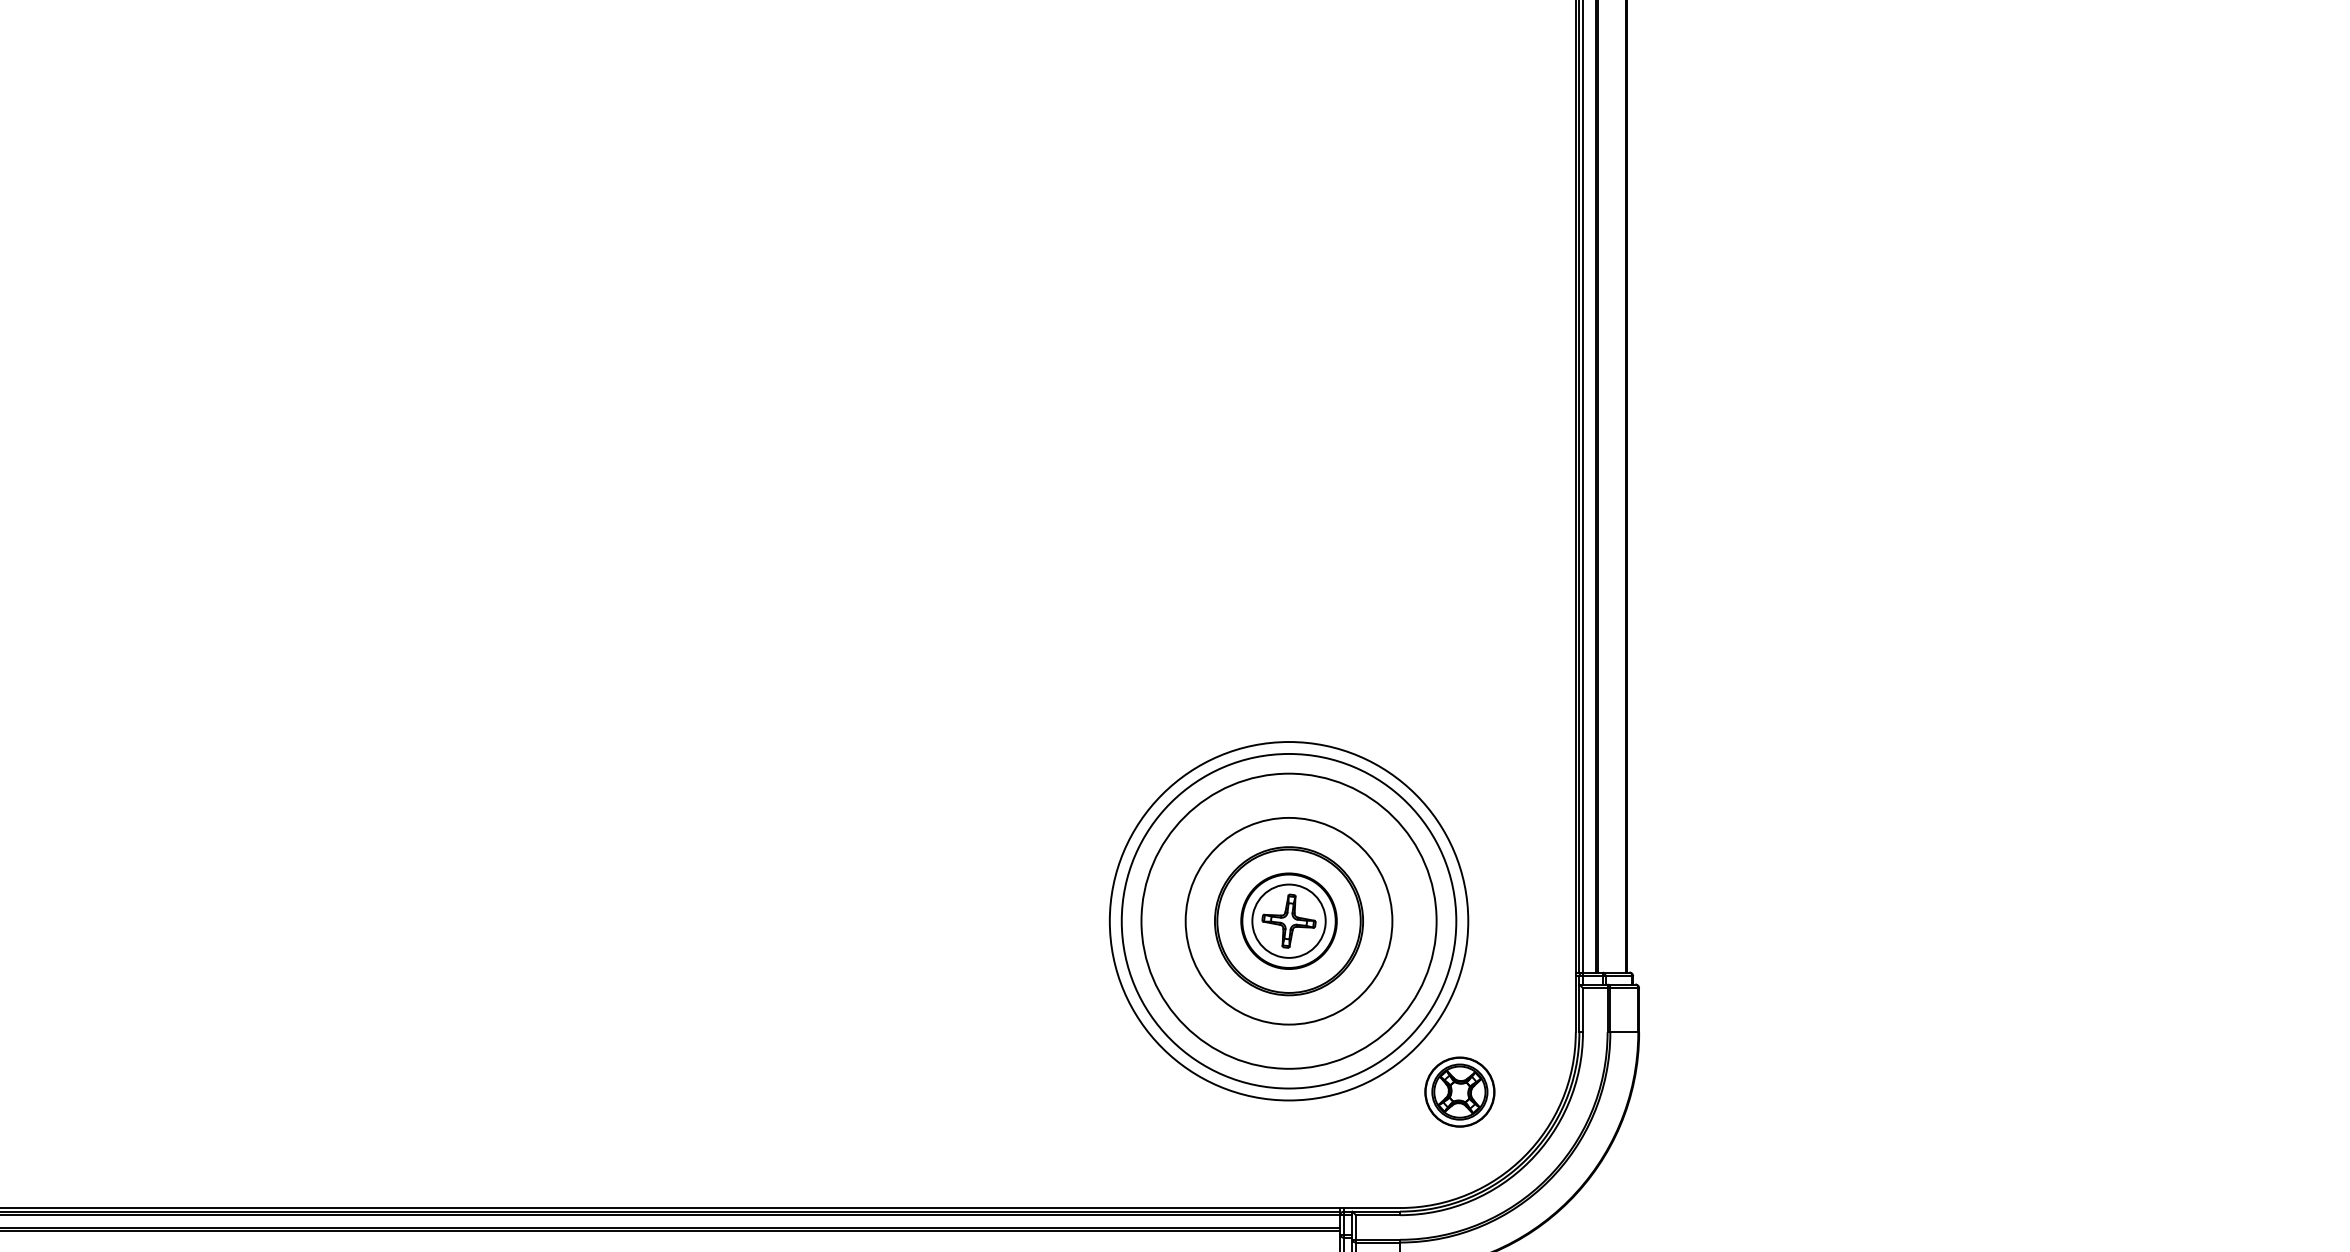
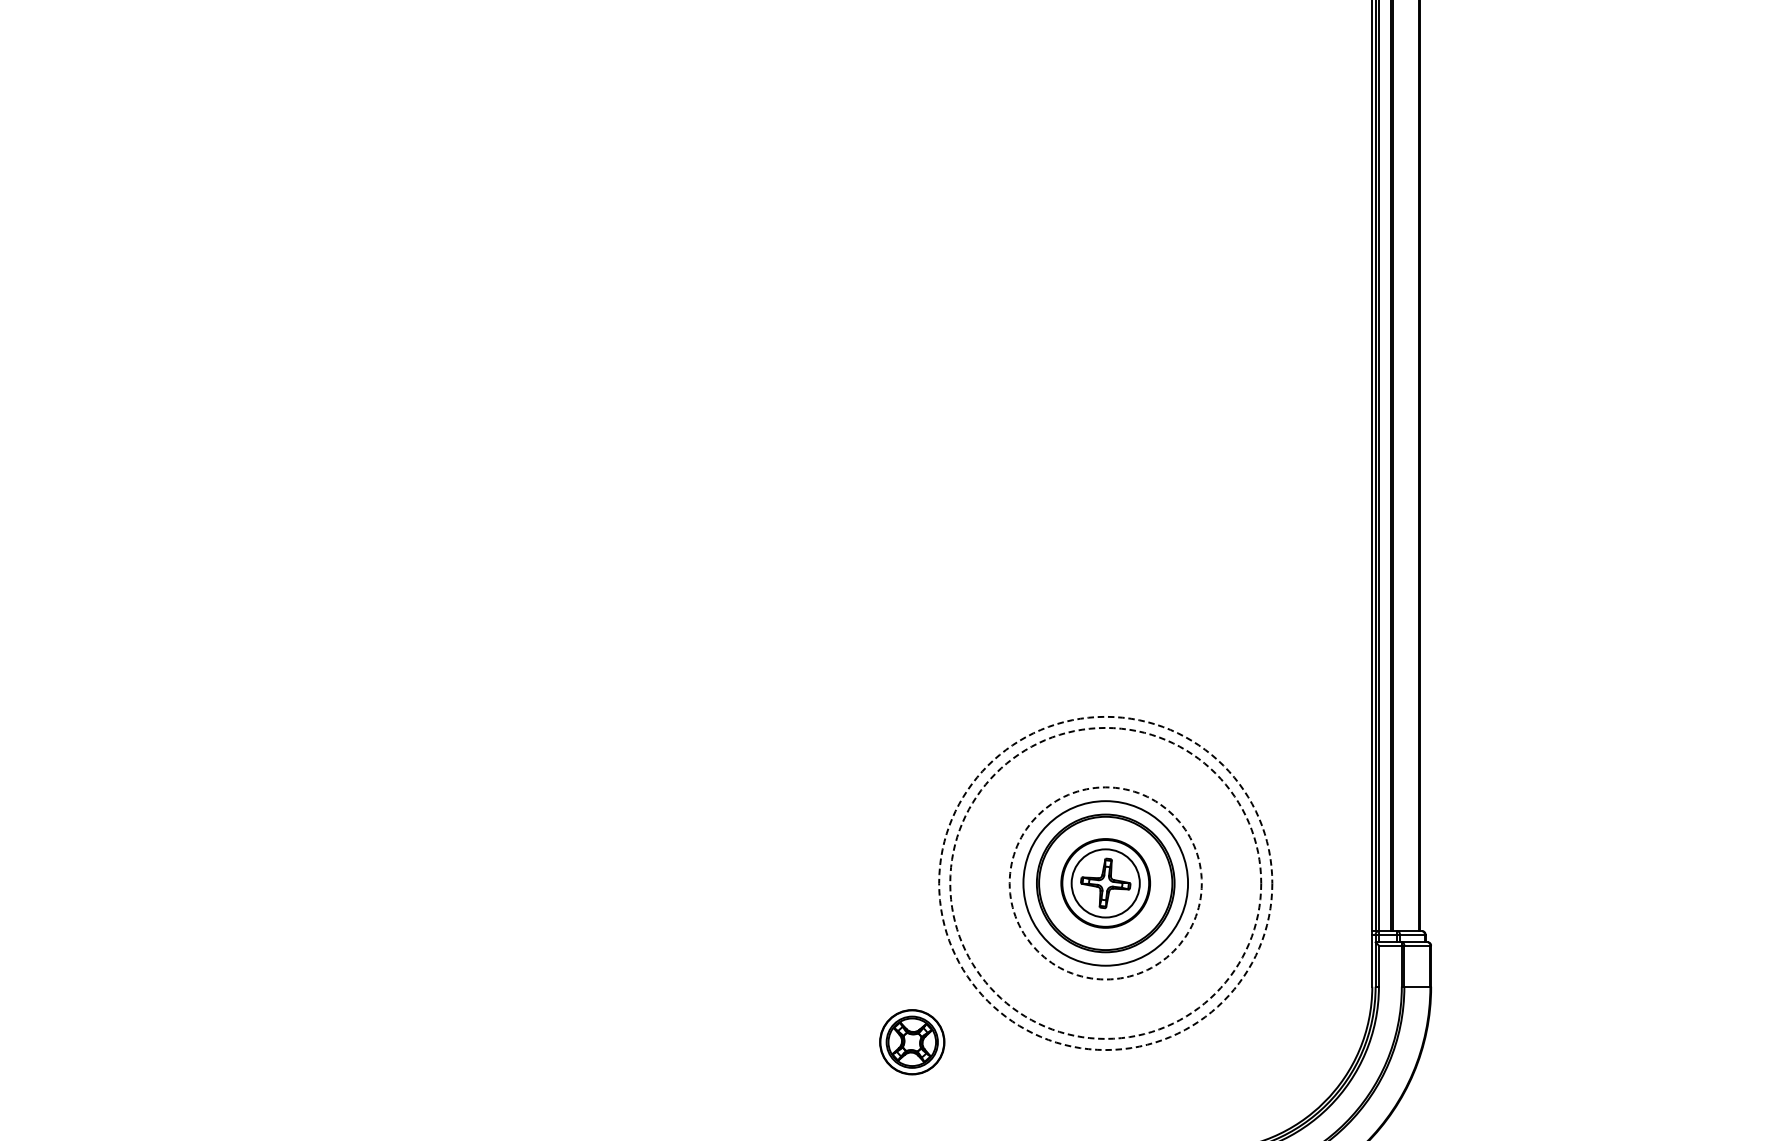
circle: (1288, 920) -> (1105, 882), size x0.6
circle: (1288, 920) -> (1105, 882), solid -> dashed
circle: (1288, 920) -> (1105, 882), solid -> dashed
circle: (1288, 921) -> (1105, 883), solid -> dashed
part: (1459, 1091) -> (911, 1041), moved

